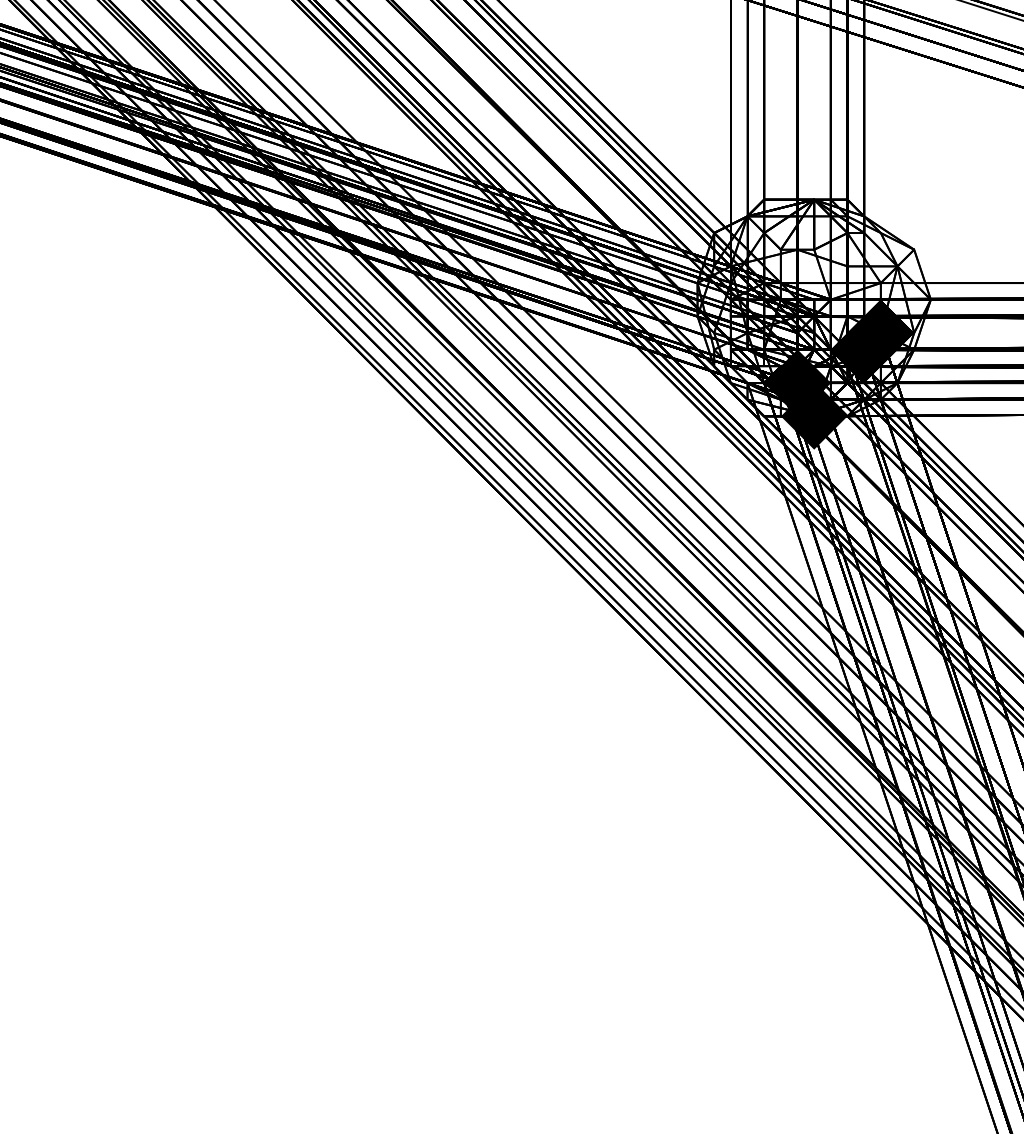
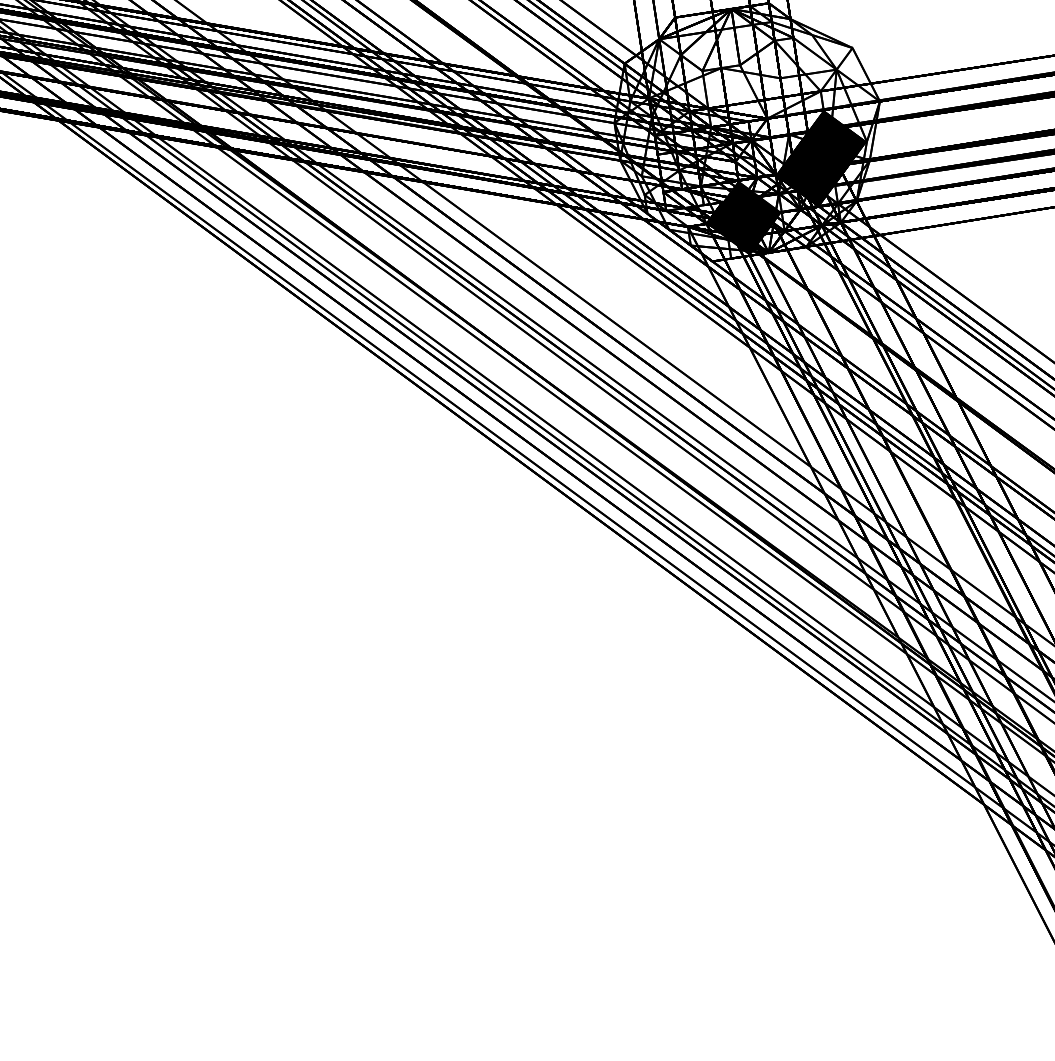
fill: (813, 416) -> (767, 253), removed

